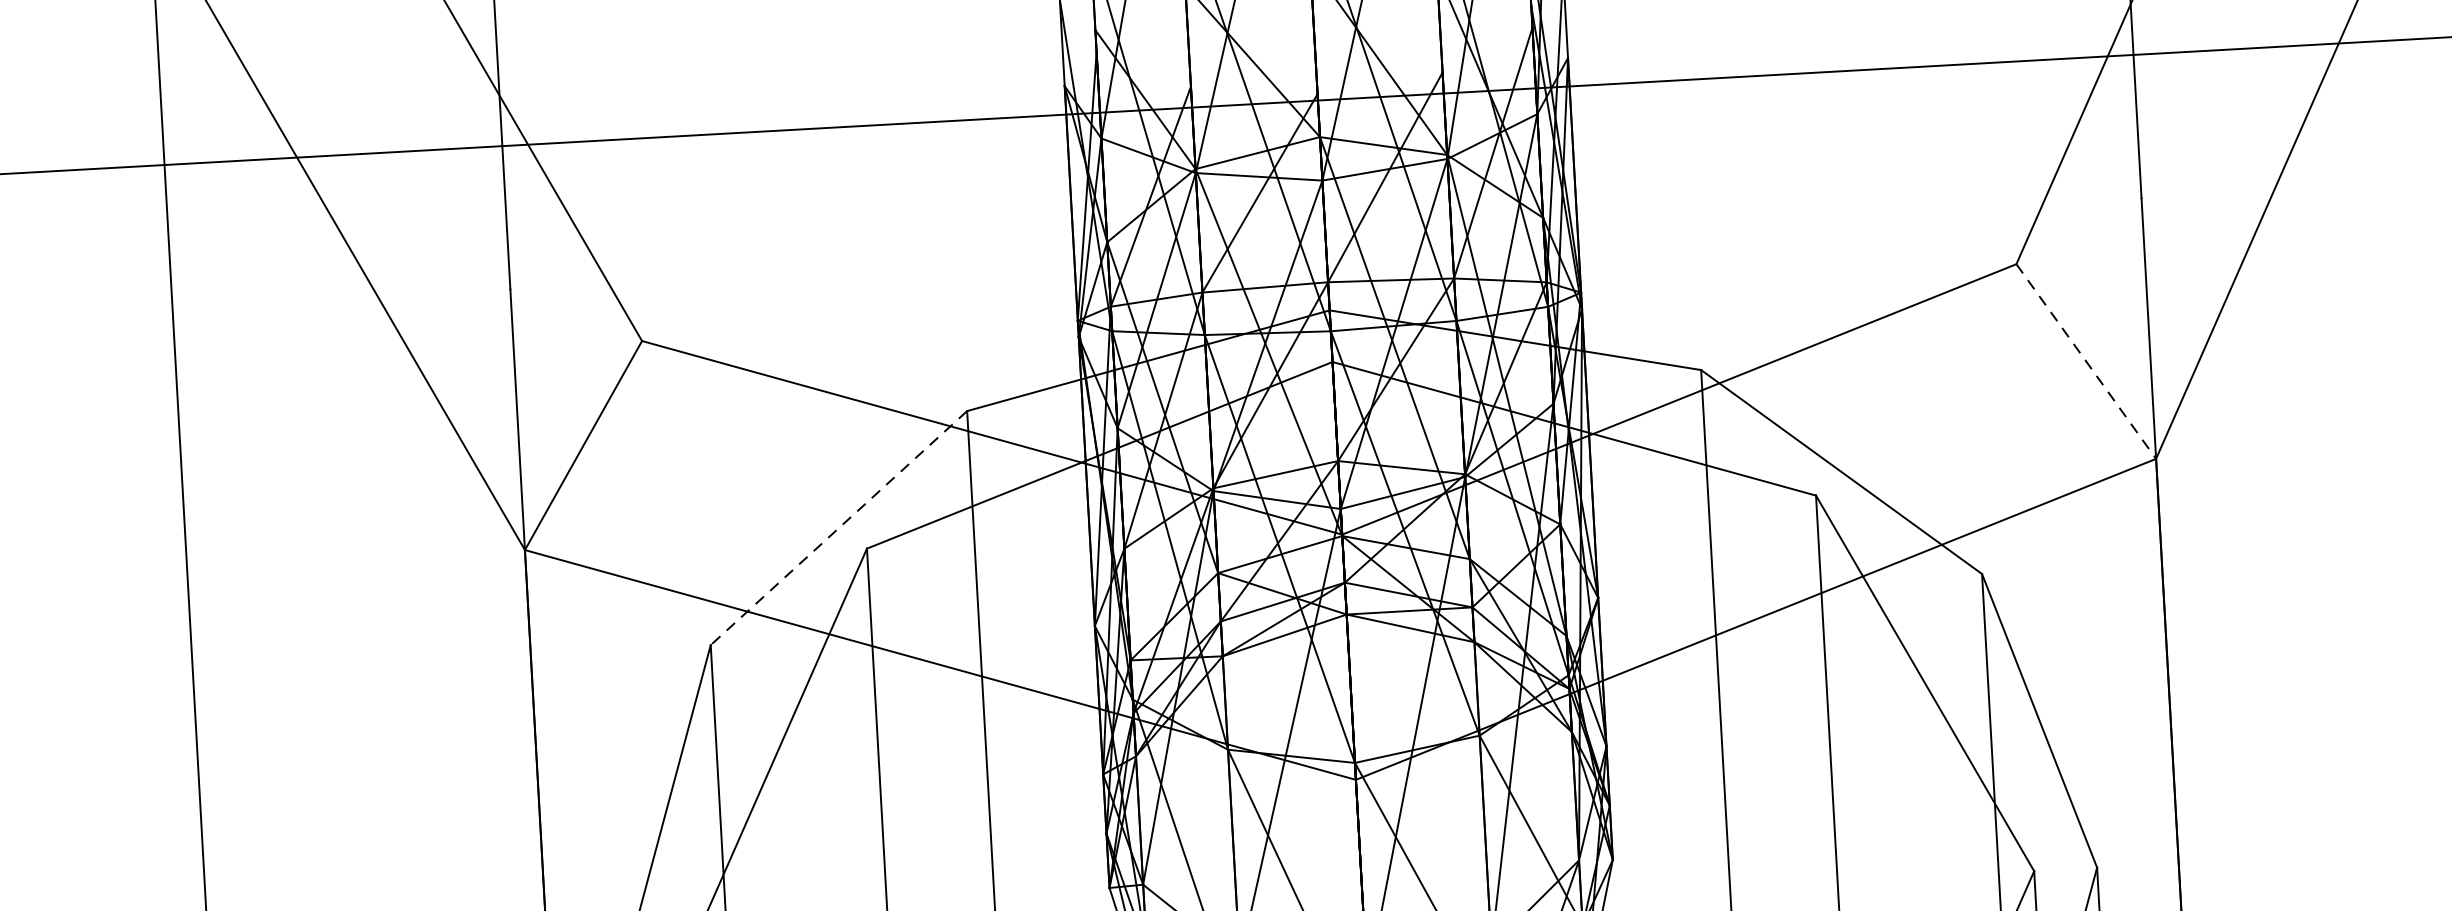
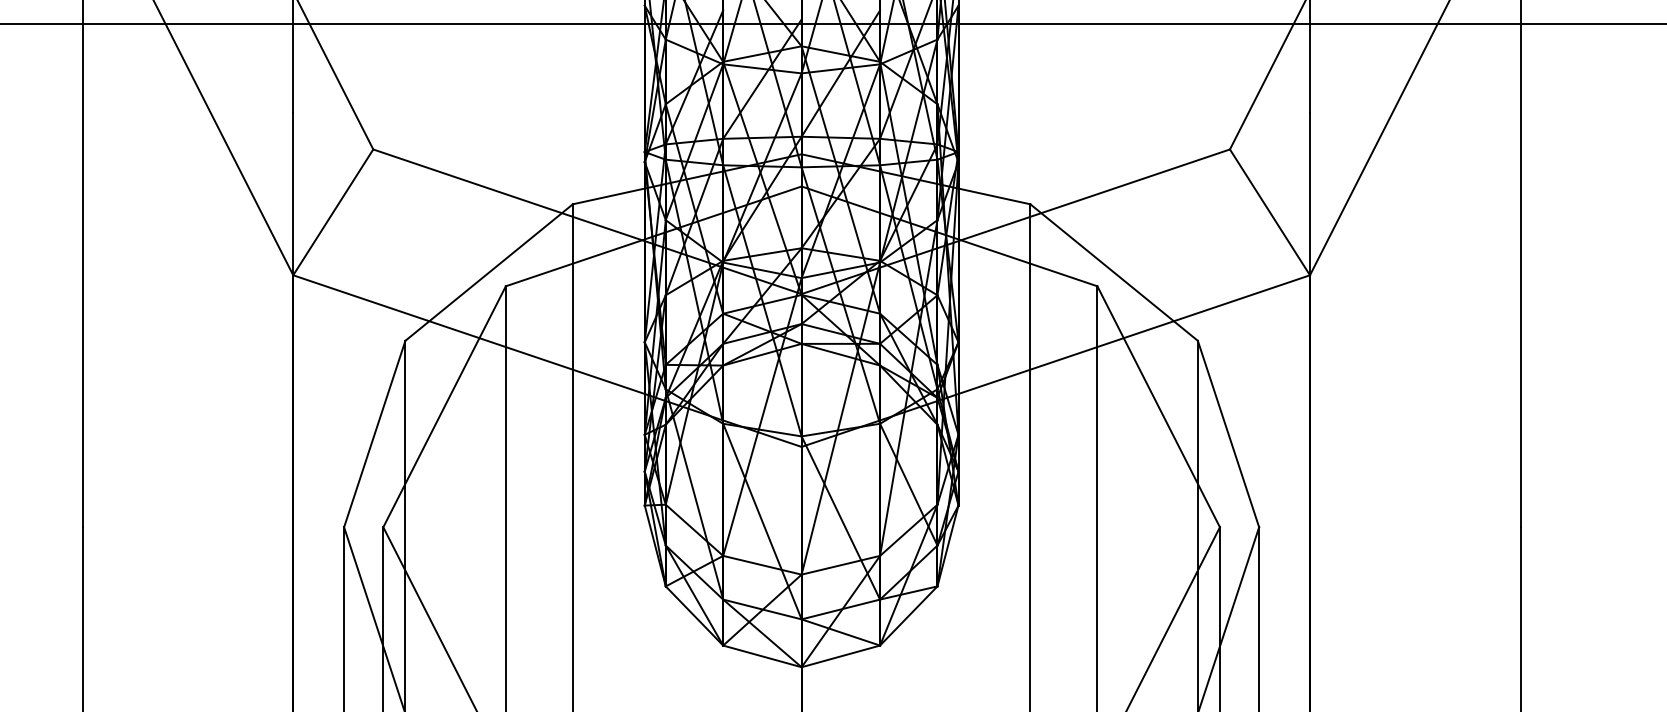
line: (2085, 361) -> (1269, 212), dashed -> solid
line: (837, 528) -> (488, 272), dashed -> solid

